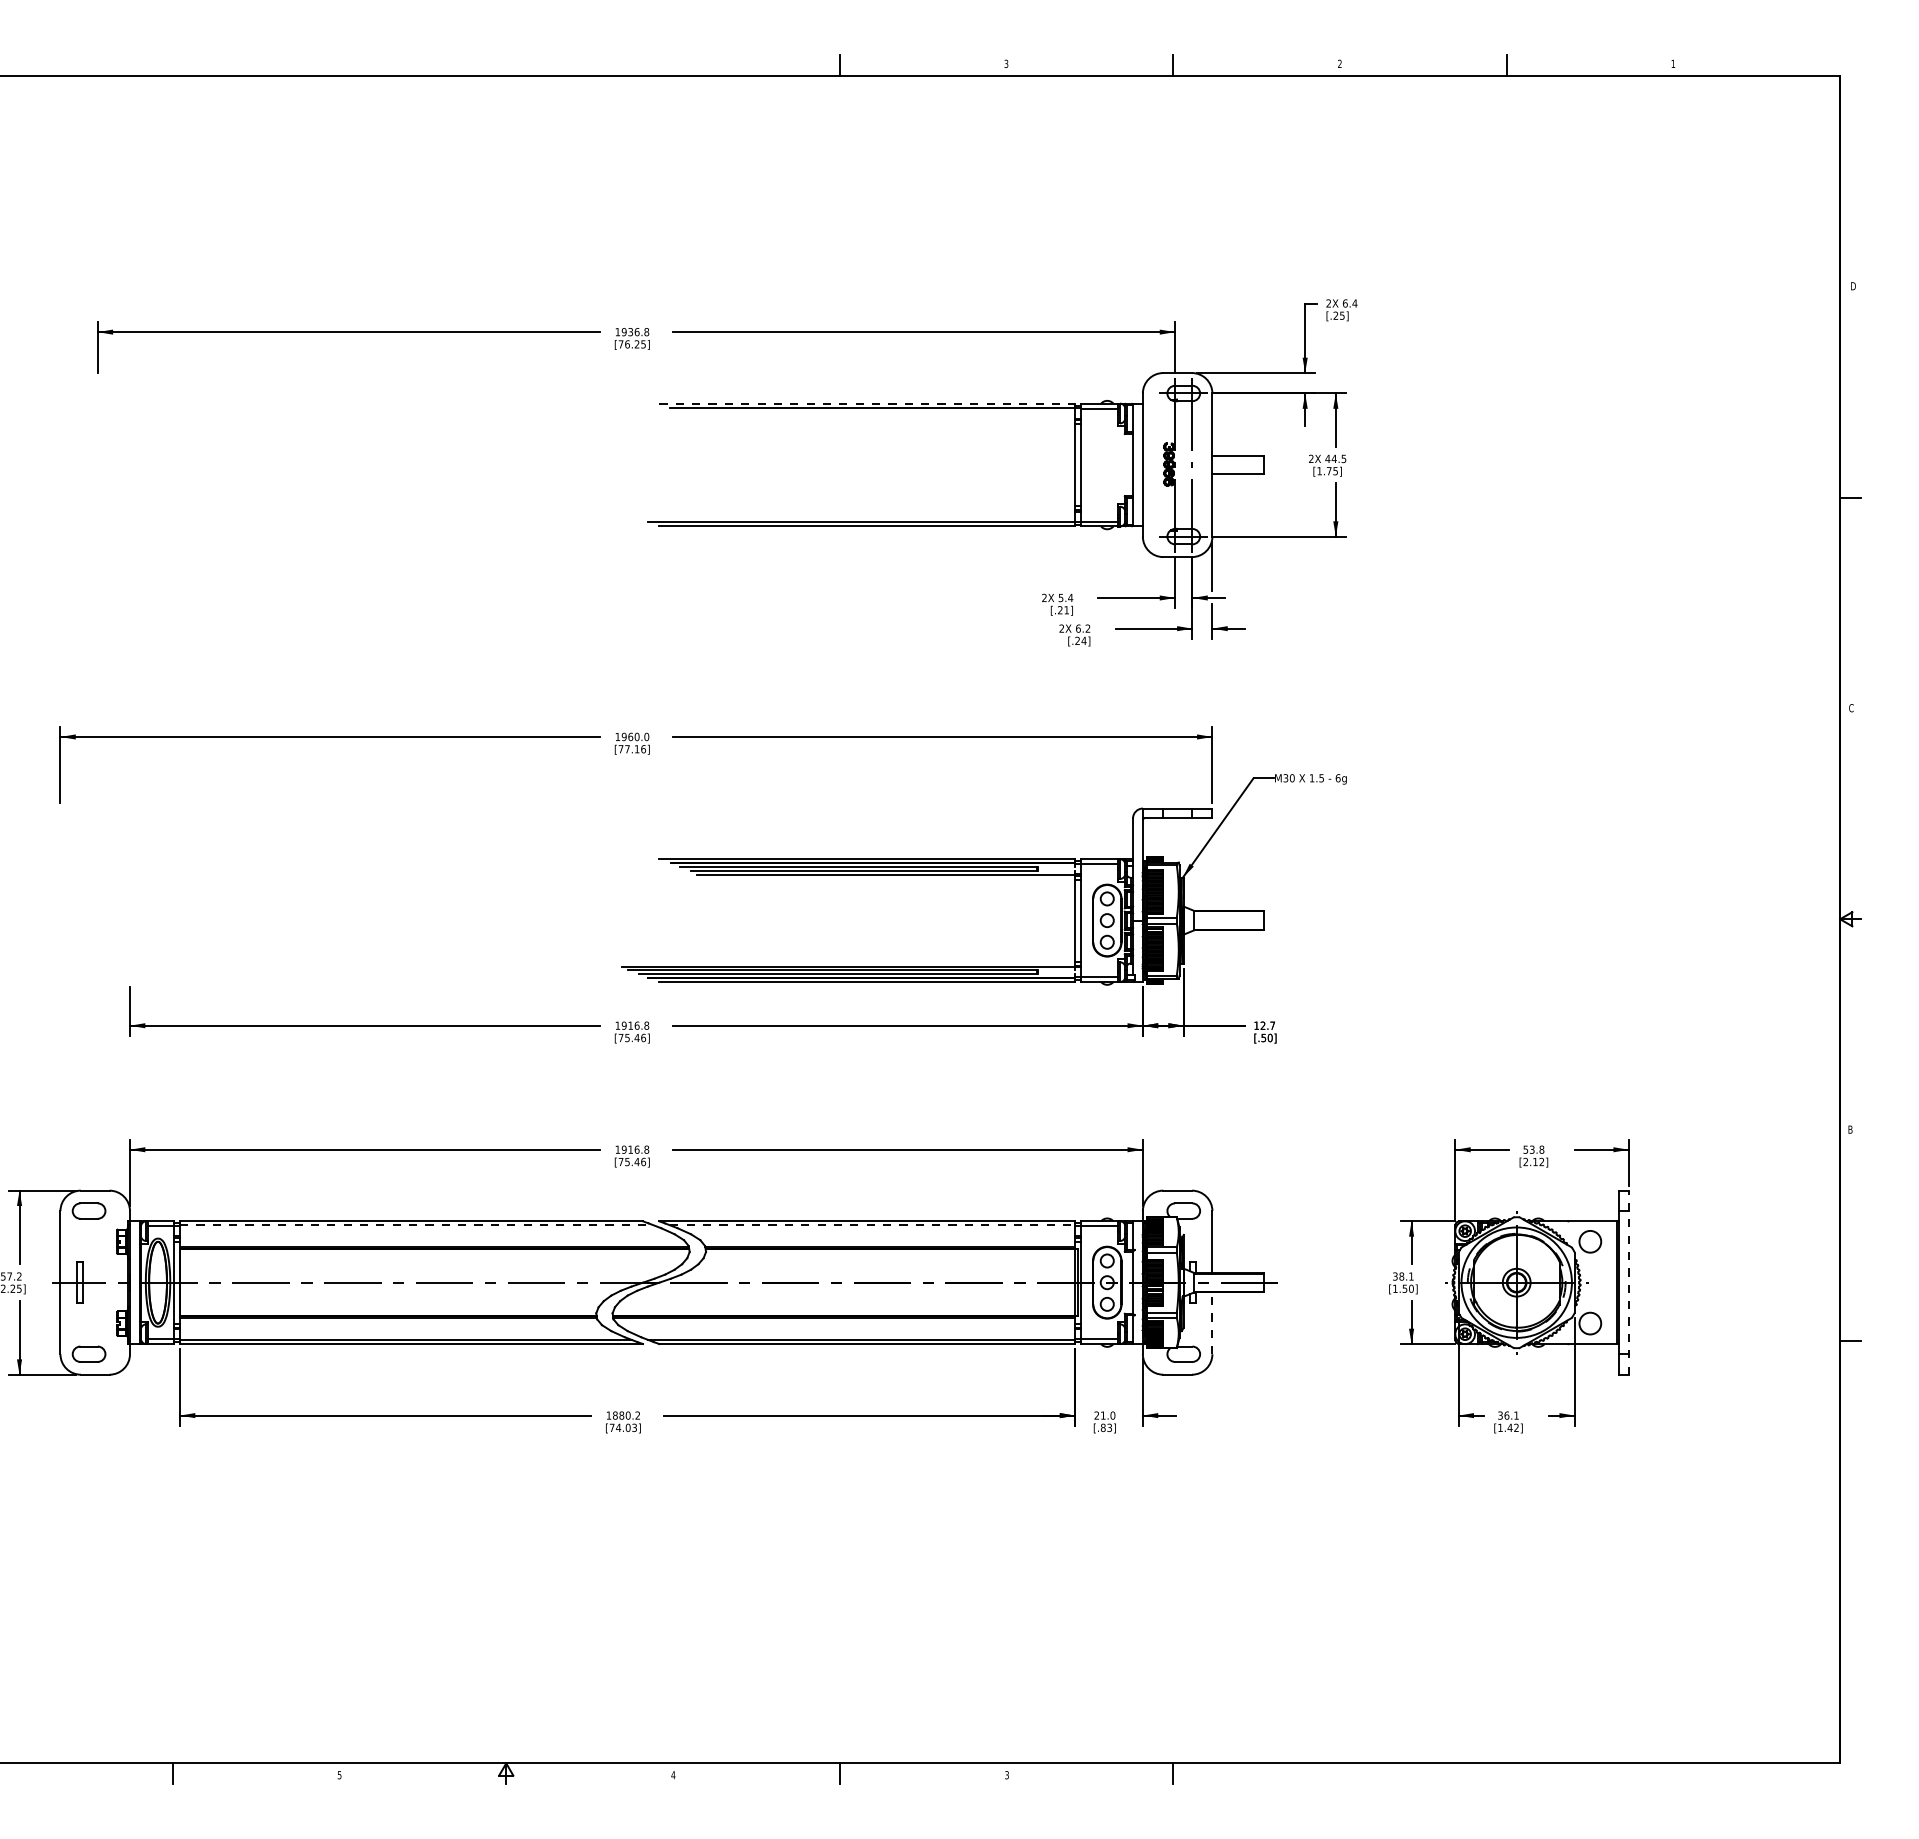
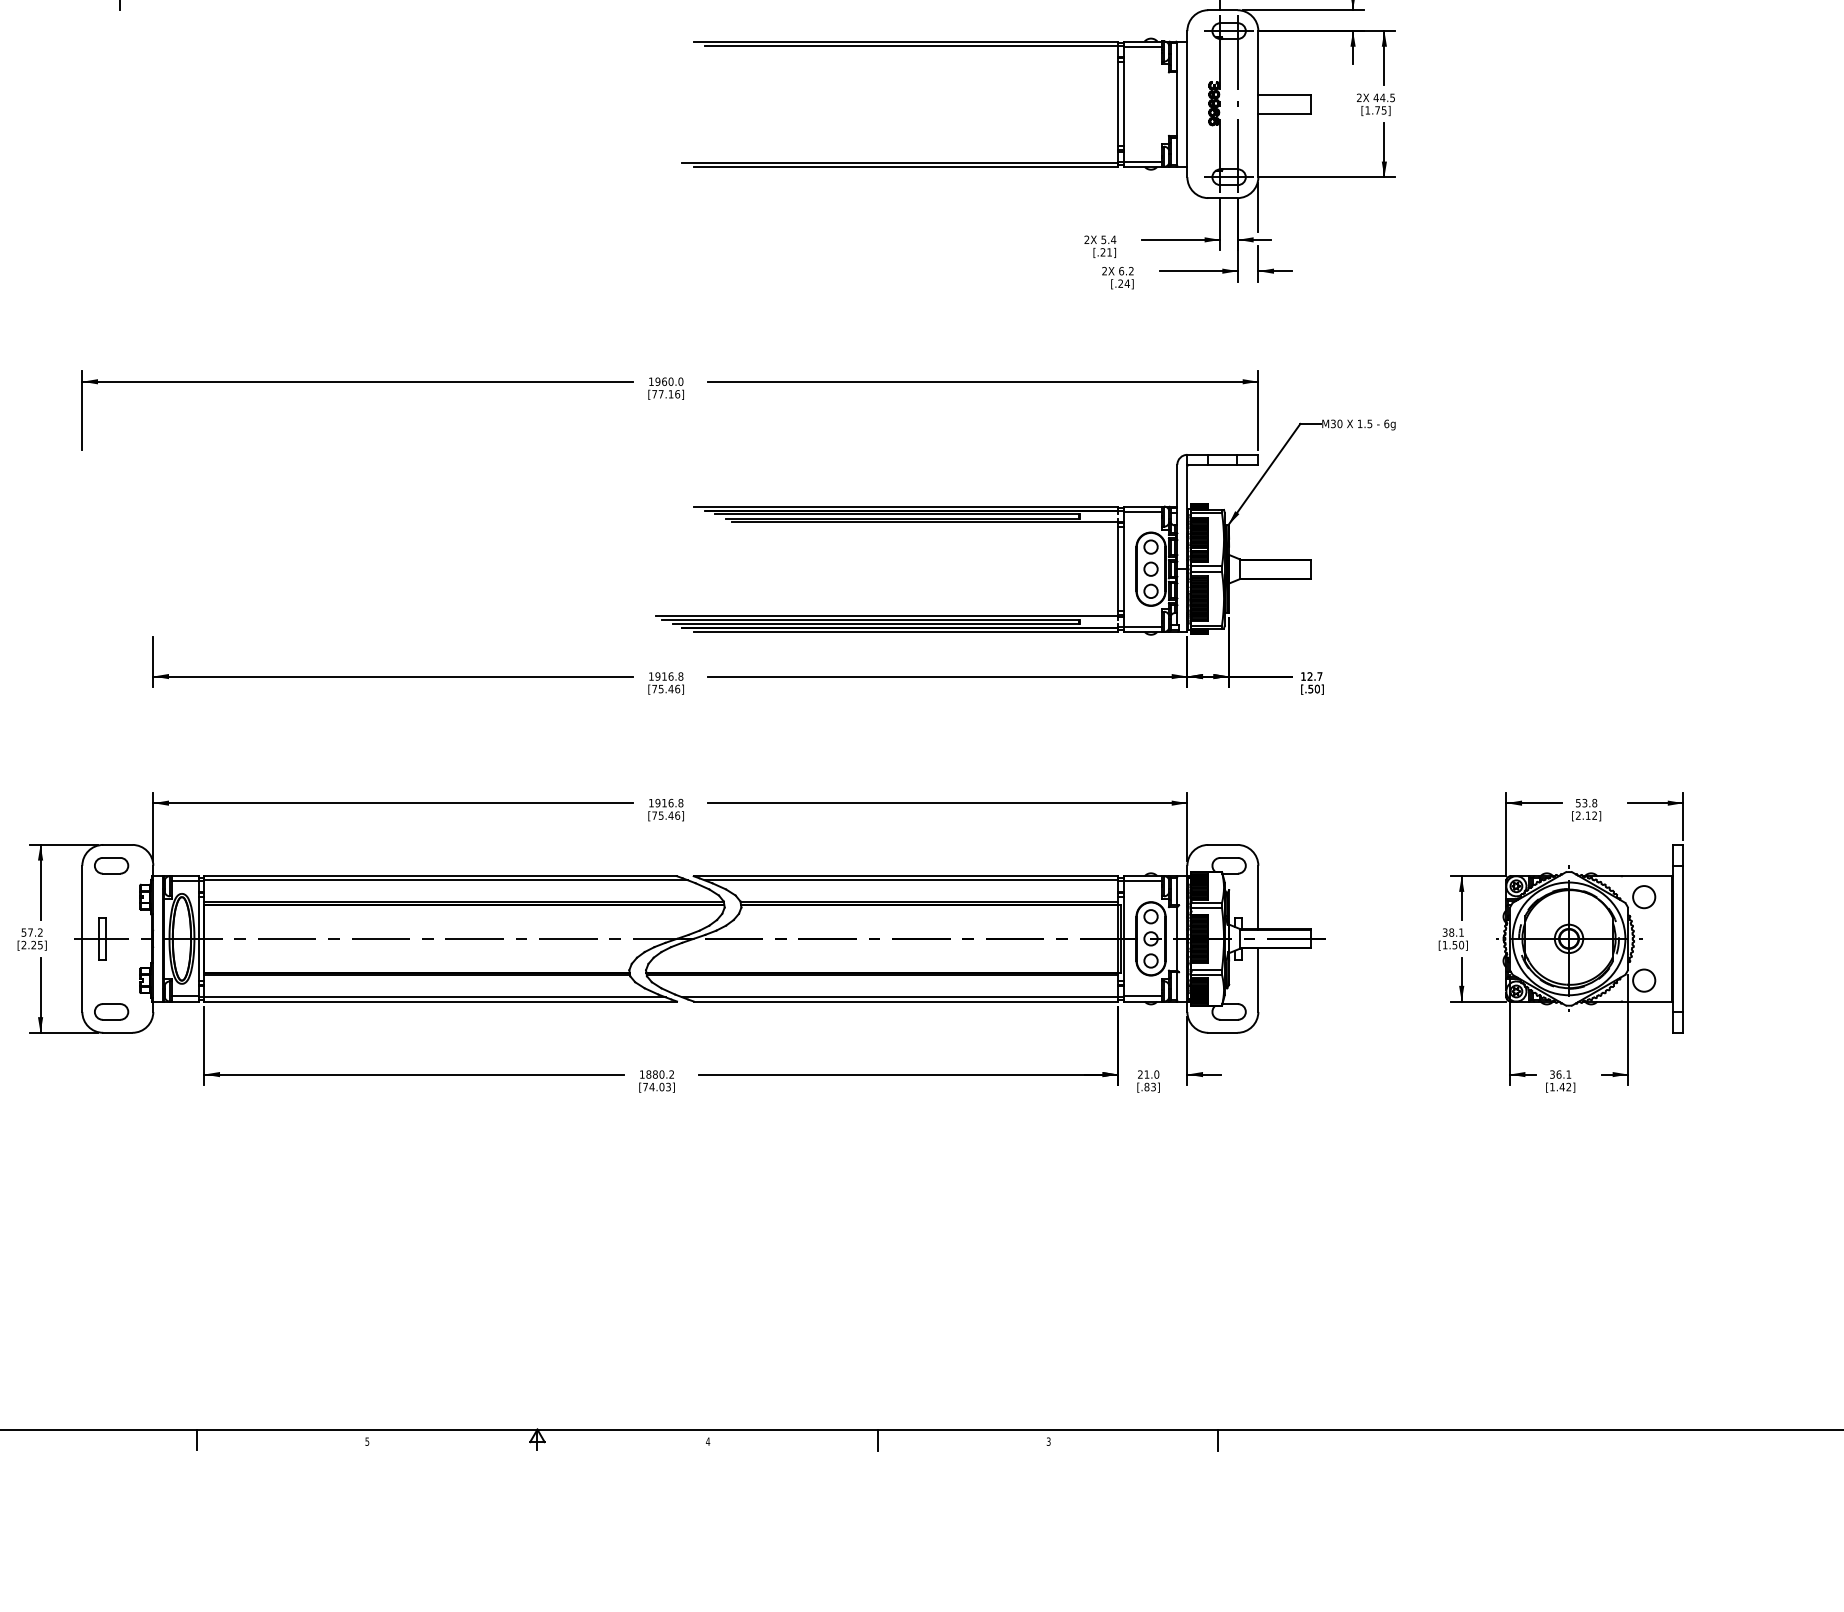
line: (867, 403) -> (906, 41), dashed -> solid
line: (416, 1225) -> (445, 880), dashed -> solid
line: (873, 1225) -> (912, 880), dashed -> solid
line: (1628, 1282) -> (1683, 938), dashed -> solid
line: (1212, 1322) -> (1258, 979), dashed -> solid

